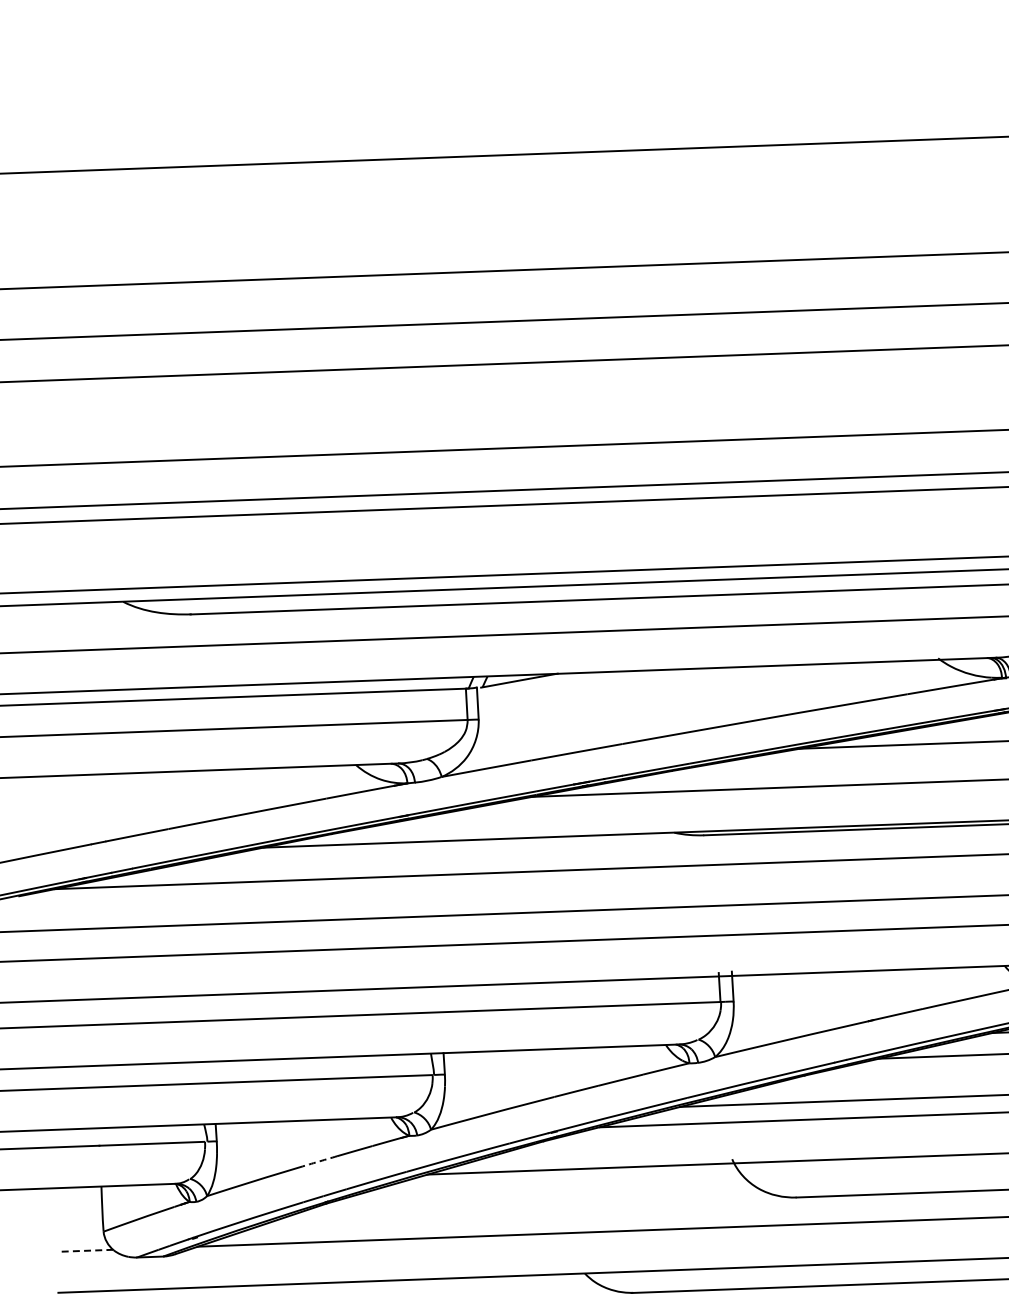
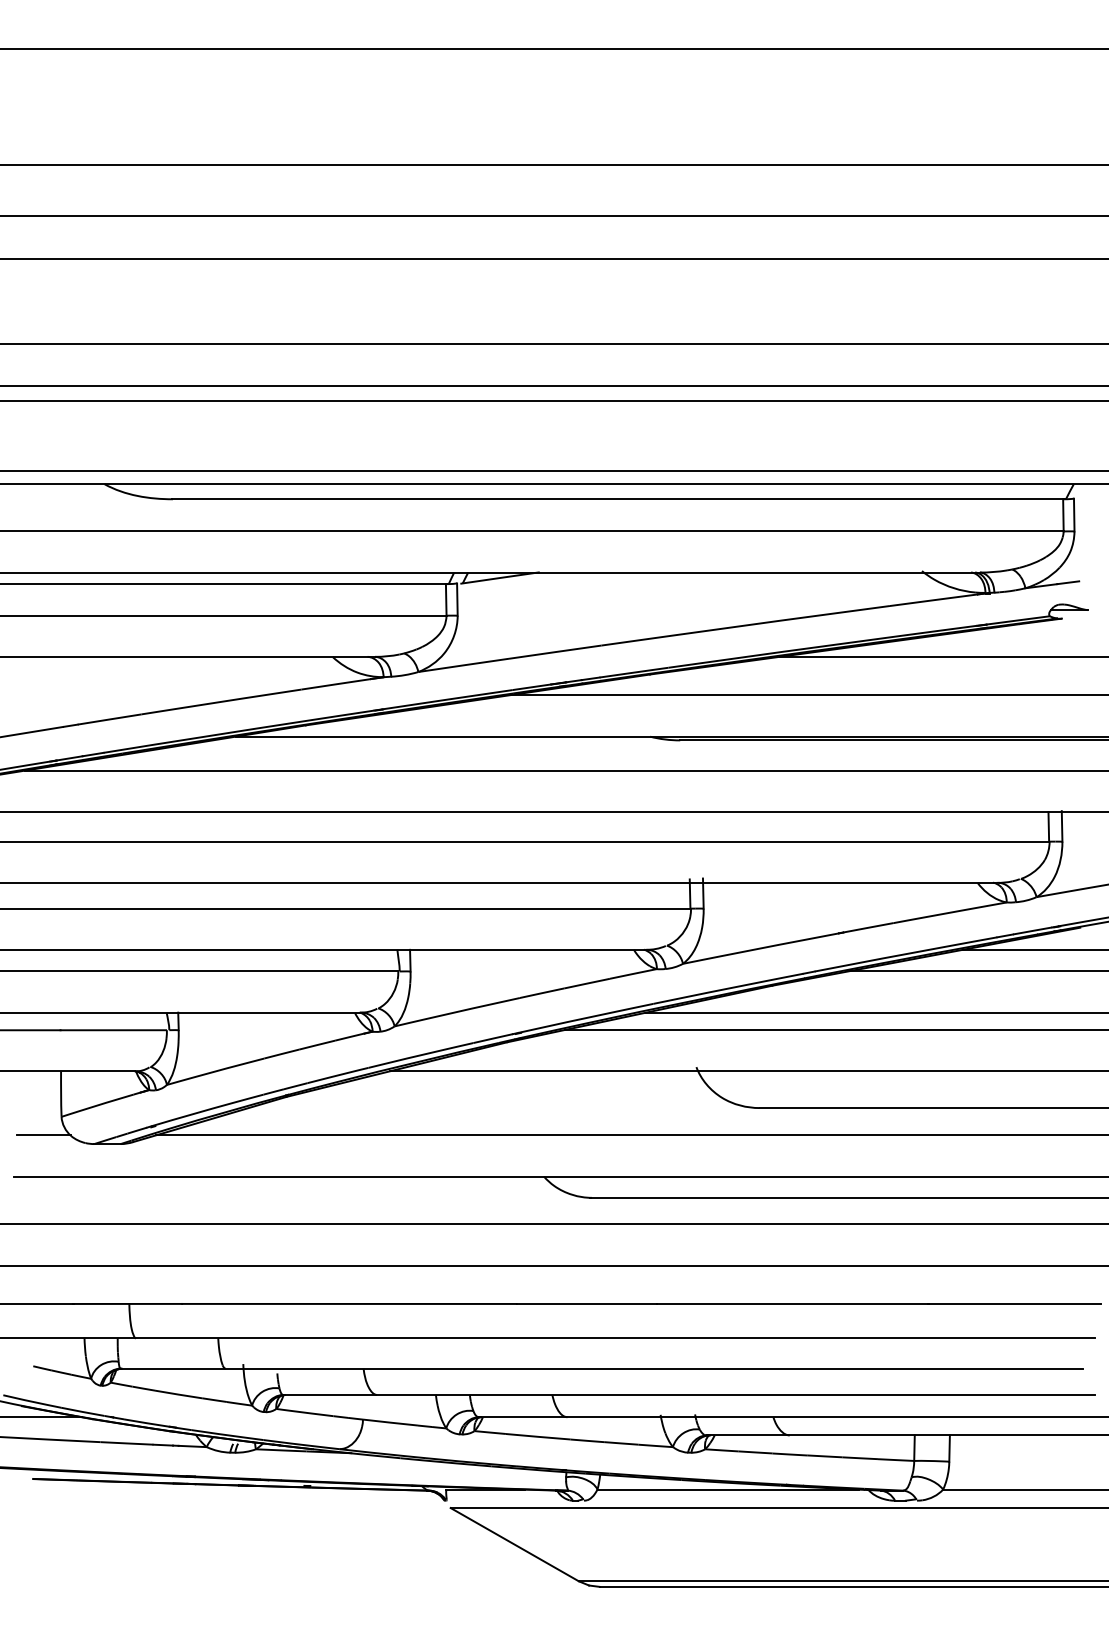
arc: (319, 1161) -> (281, 1054), dashed -> solid
line: (86, 1250) -> (43, 1135), dashed -> solid

